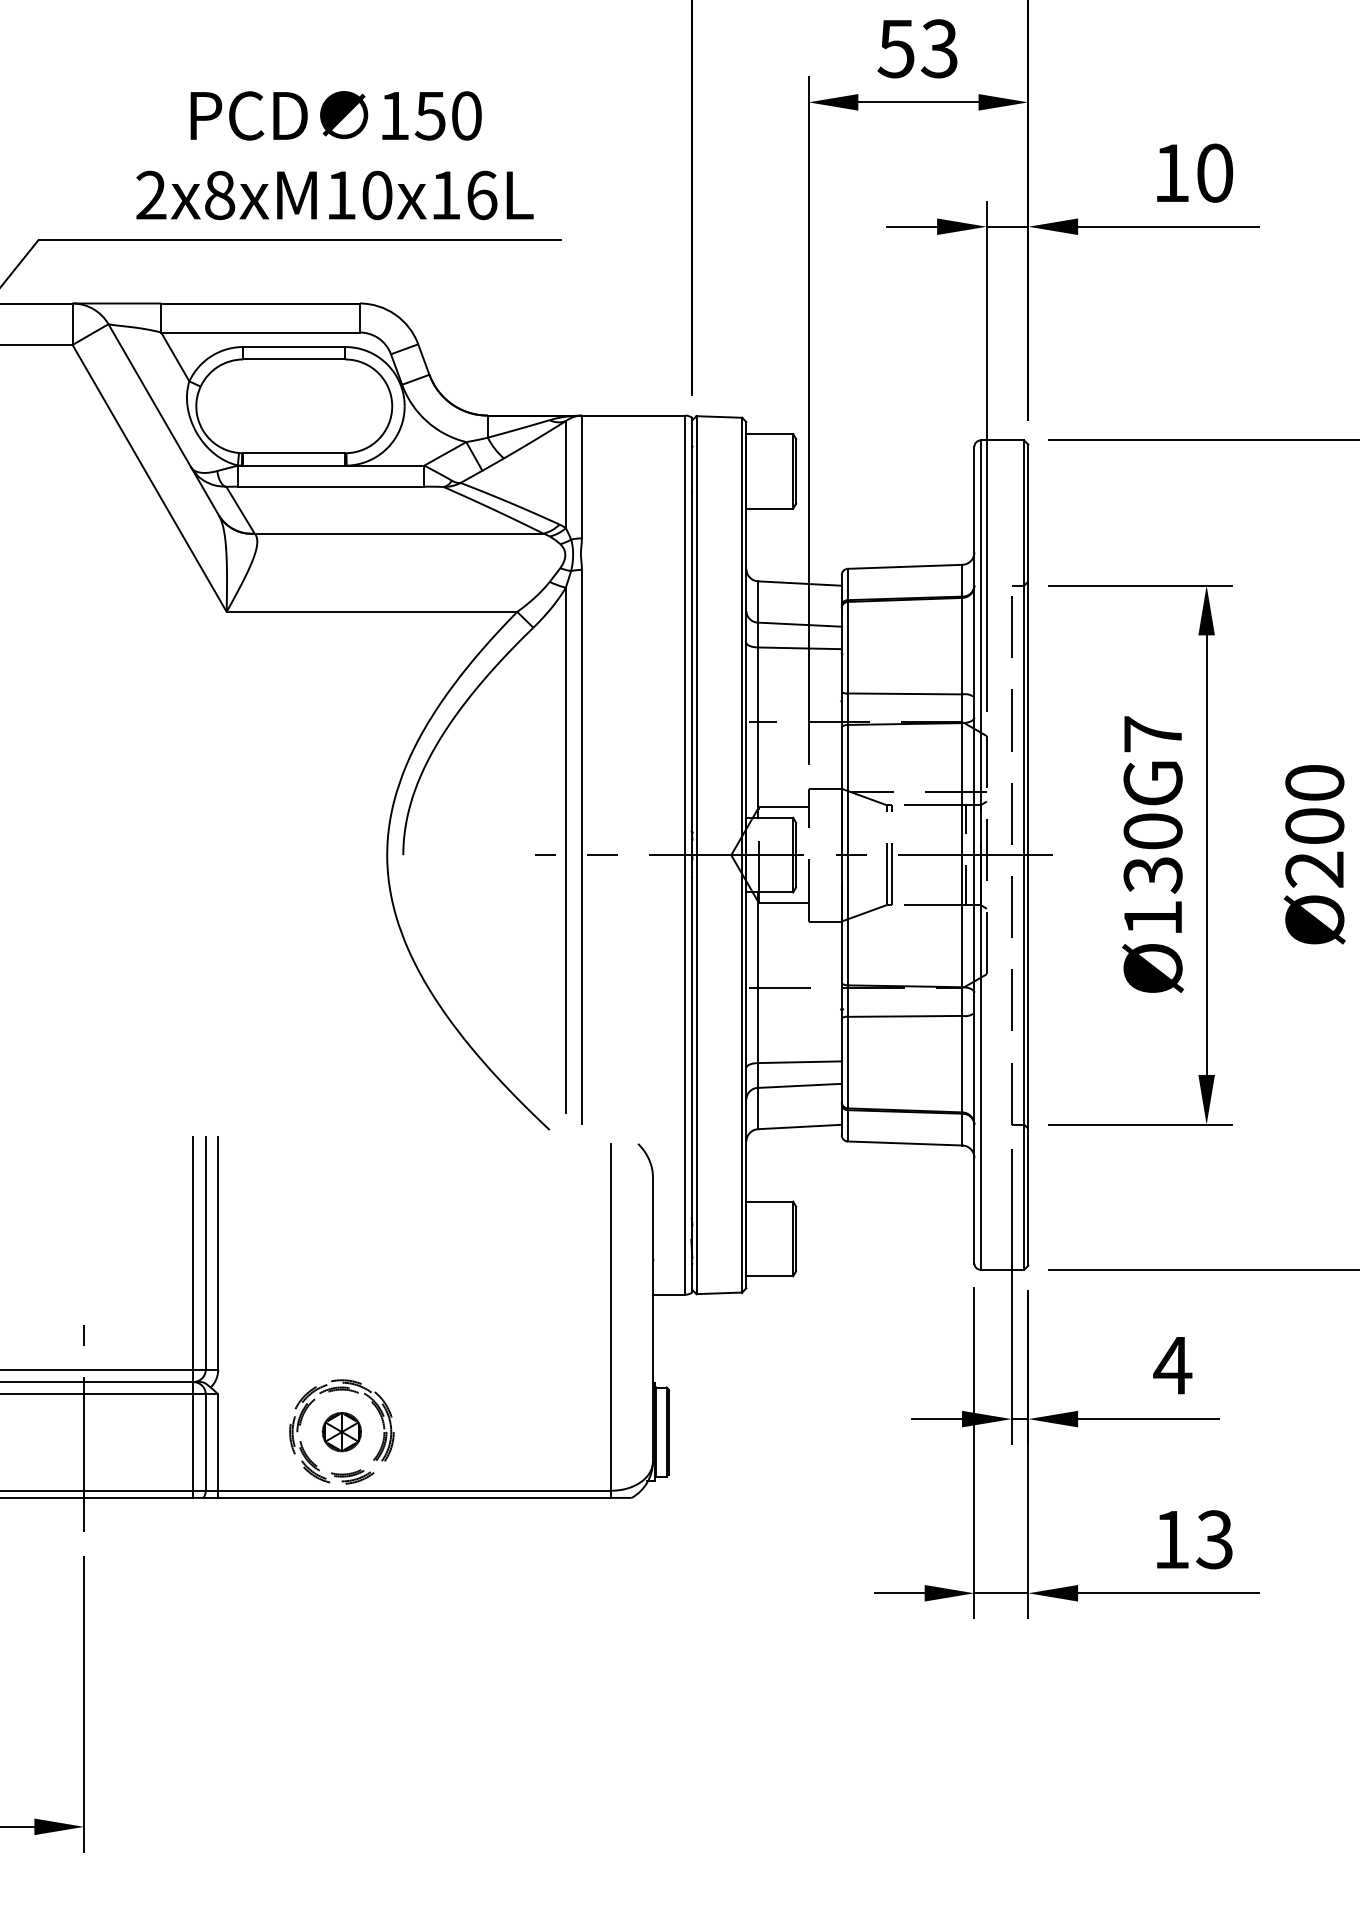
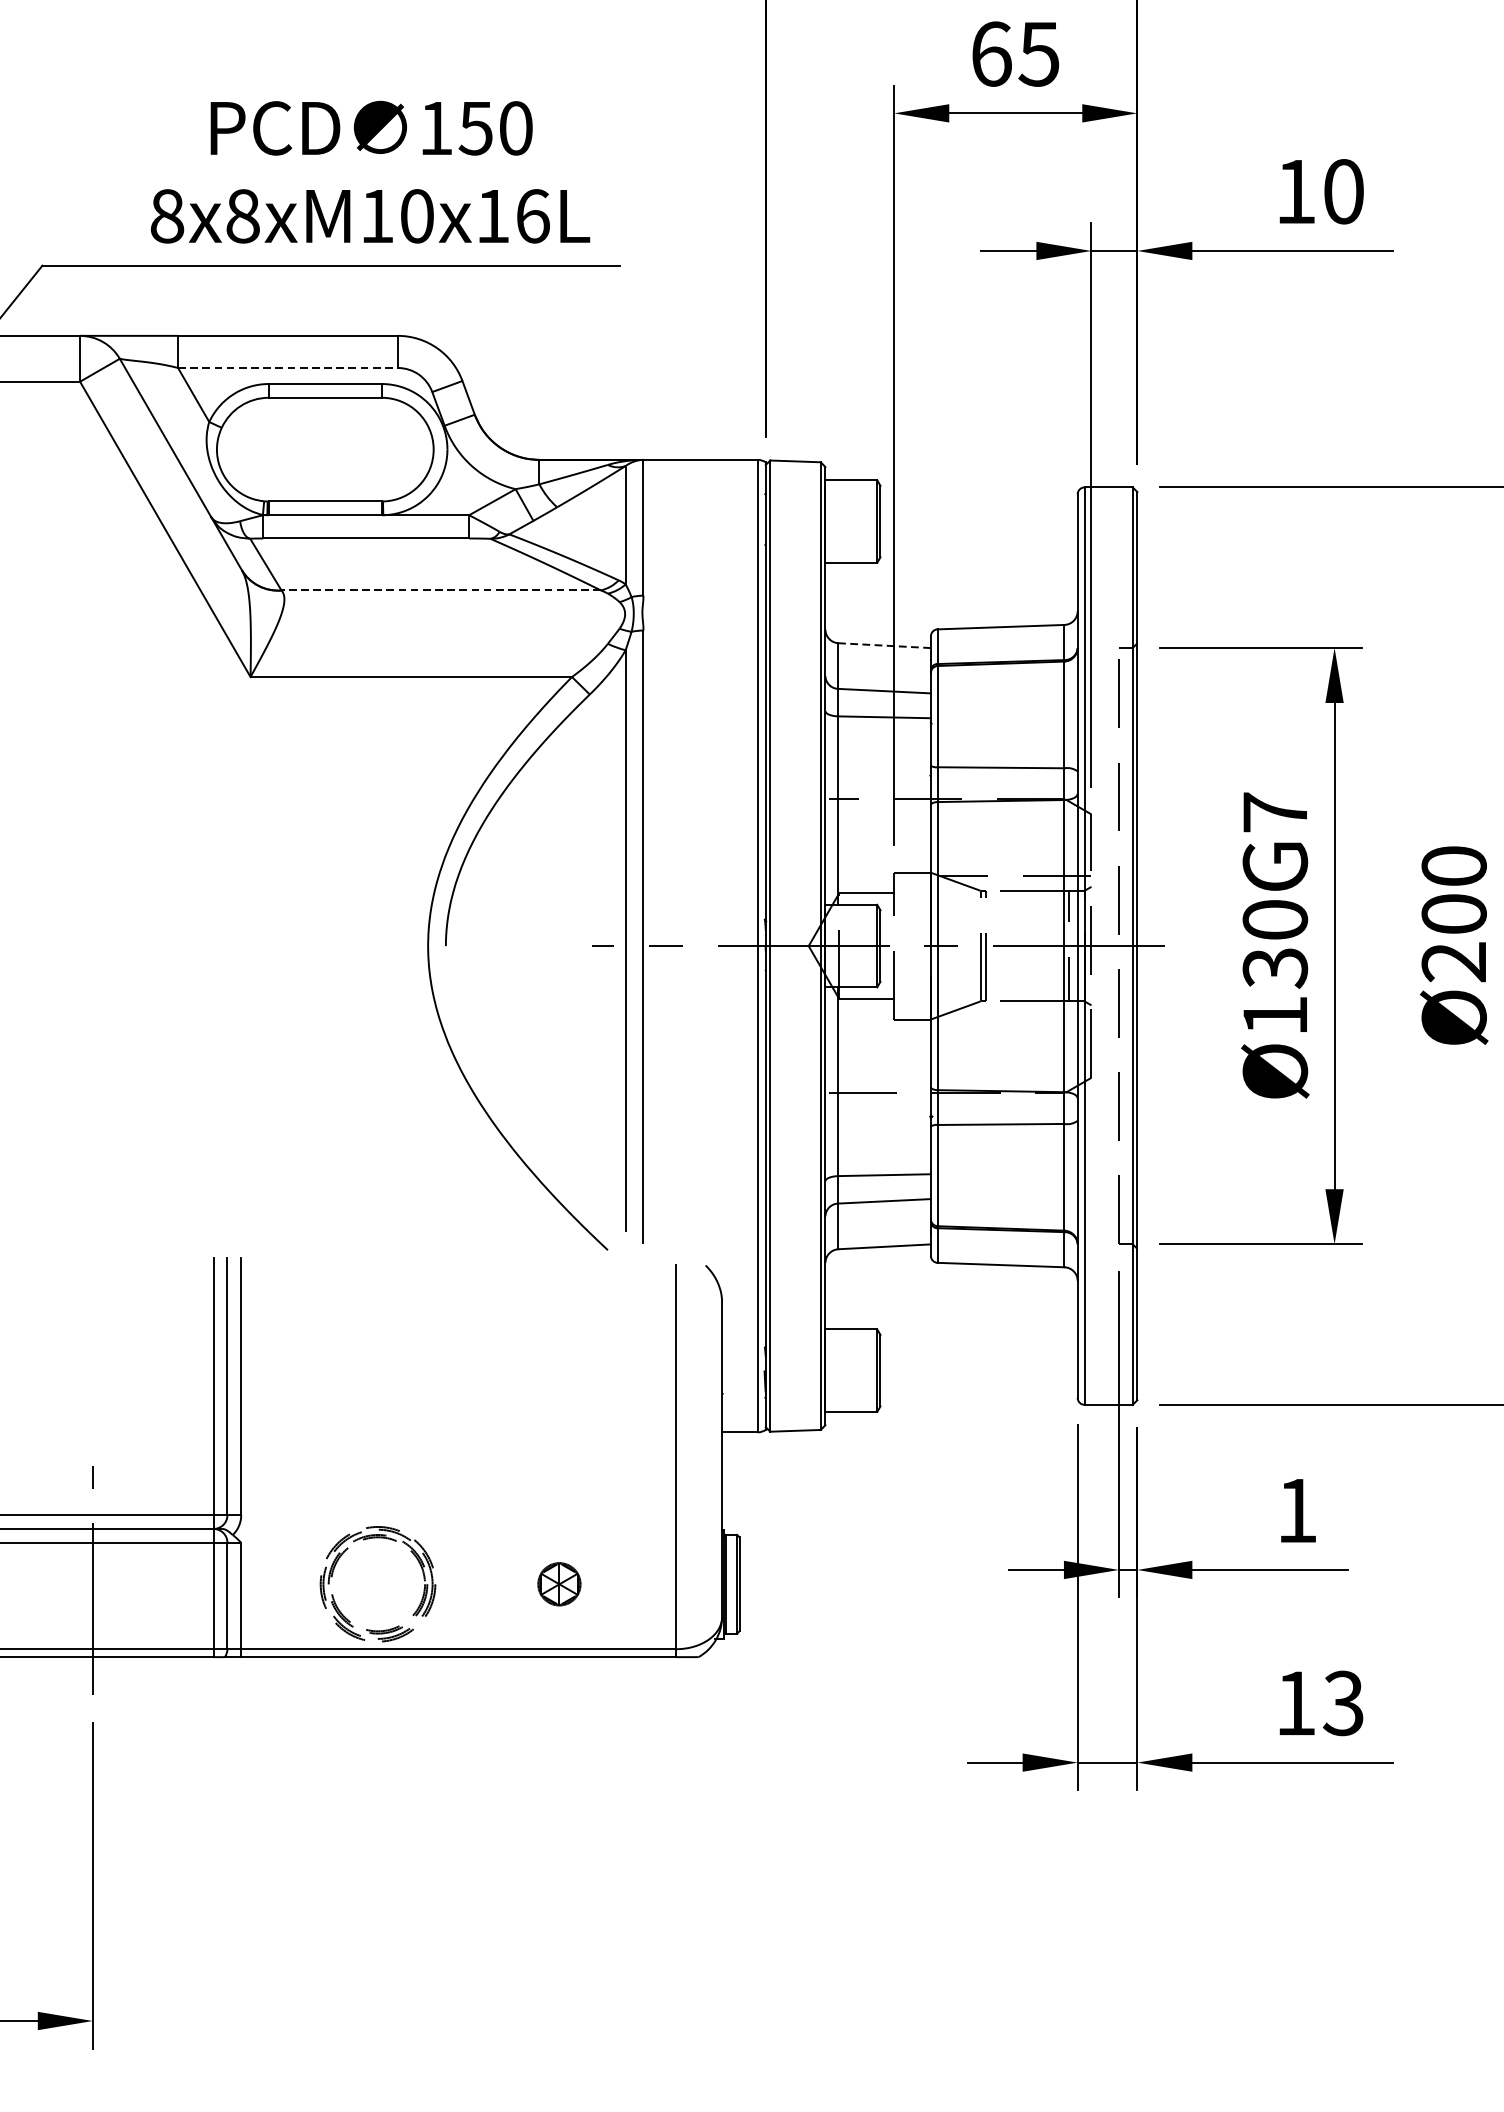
text: (917, 48) -> (1014, 53), 53 -> 65
text: (151, 195) -> (167, 216), 2x8xM10x16L -> 8x8xM10x16L
line: (261, 332) -> (289, 367), solid -> dashed
line: (398, 533) -> (440, 590), solid -> dashed
line: (799, 583) -> (884, 645), solid -> dashed
text: (1172, 1365) -> (1296, 1510), 4 -> 1
part: (341, 1432) -> (558, 1584), moved

